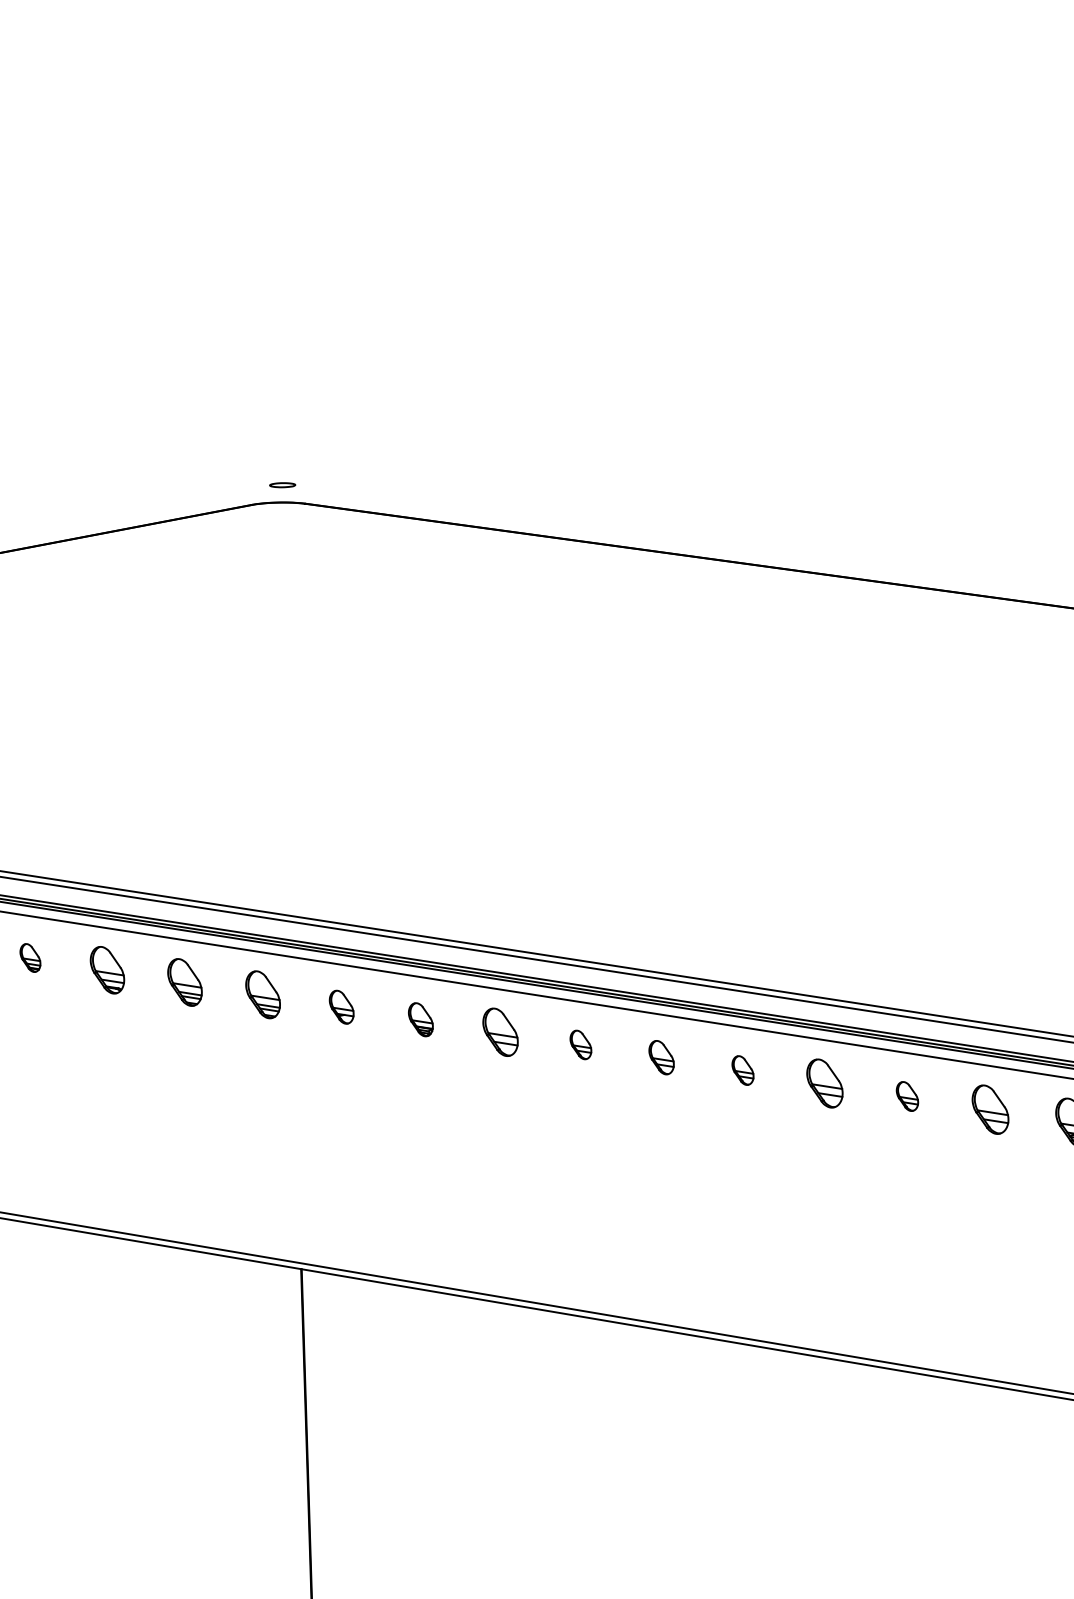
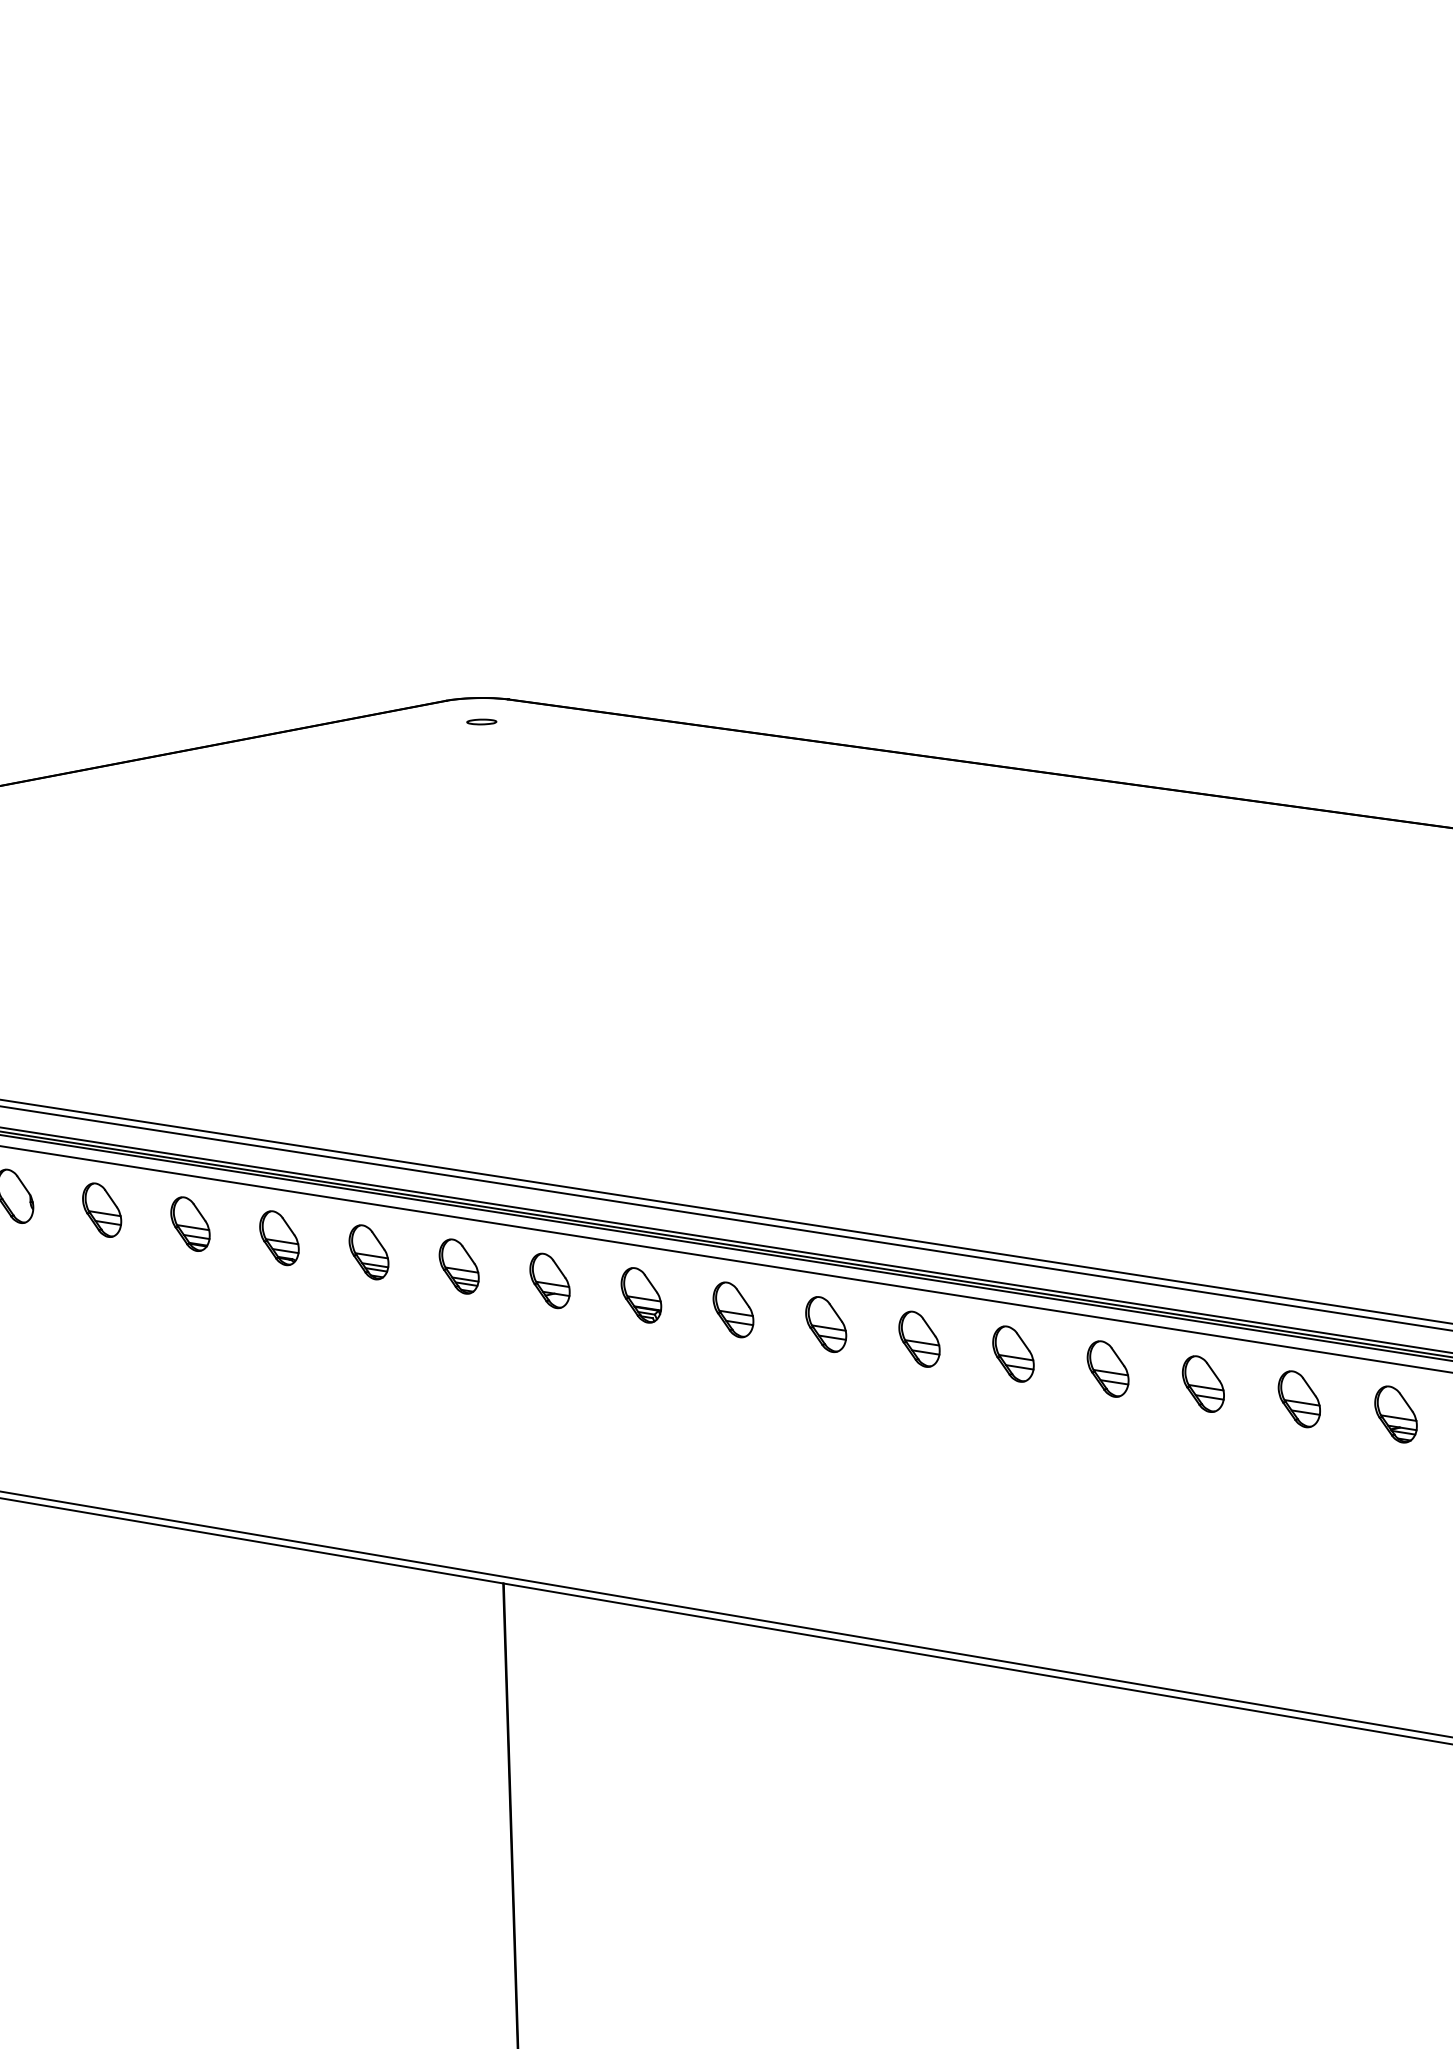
part: (282, 484) -> (481, 721), moved
part: (30, 957) -> (190, 1223), size x1.67
part: (341, 1006) -> (549, 1280), size x1.43
part: (420, 1019) -> (641, 1295), size x1.43
part: (581, 1044) -> (826, 1324), size x1.67
part: (661, 1057) -> (919, 1338), size x1.43
part: (742, 1070) -> (1013, 1353), size x1.67
part: (907, 1096) -> (1203, 1383), size x1.67

